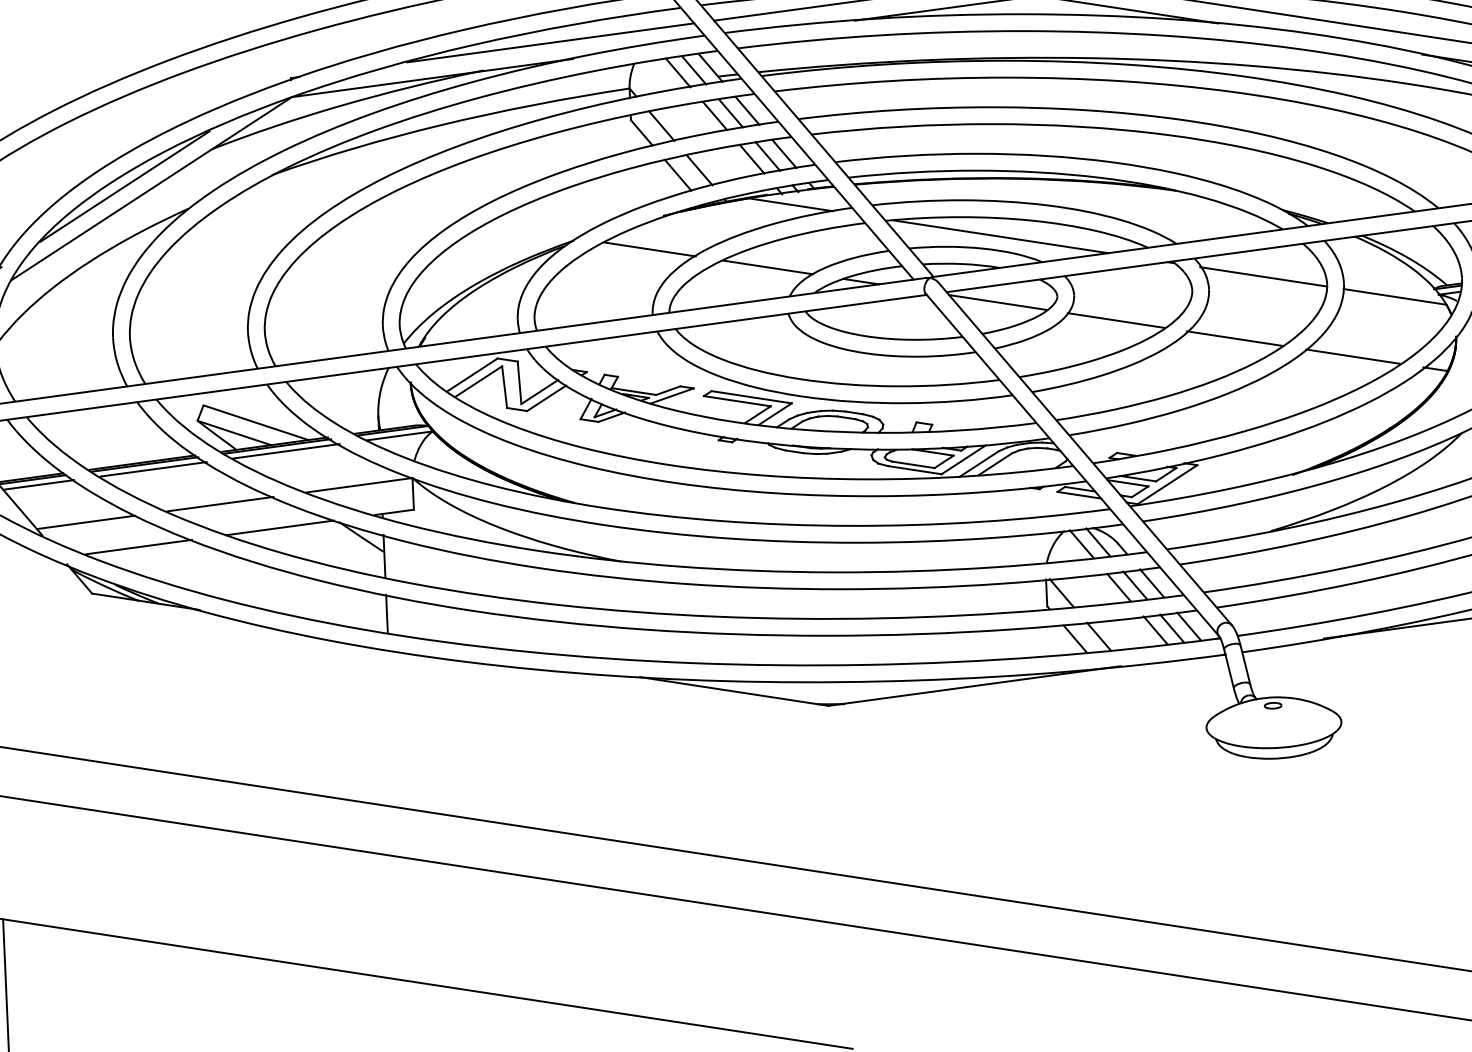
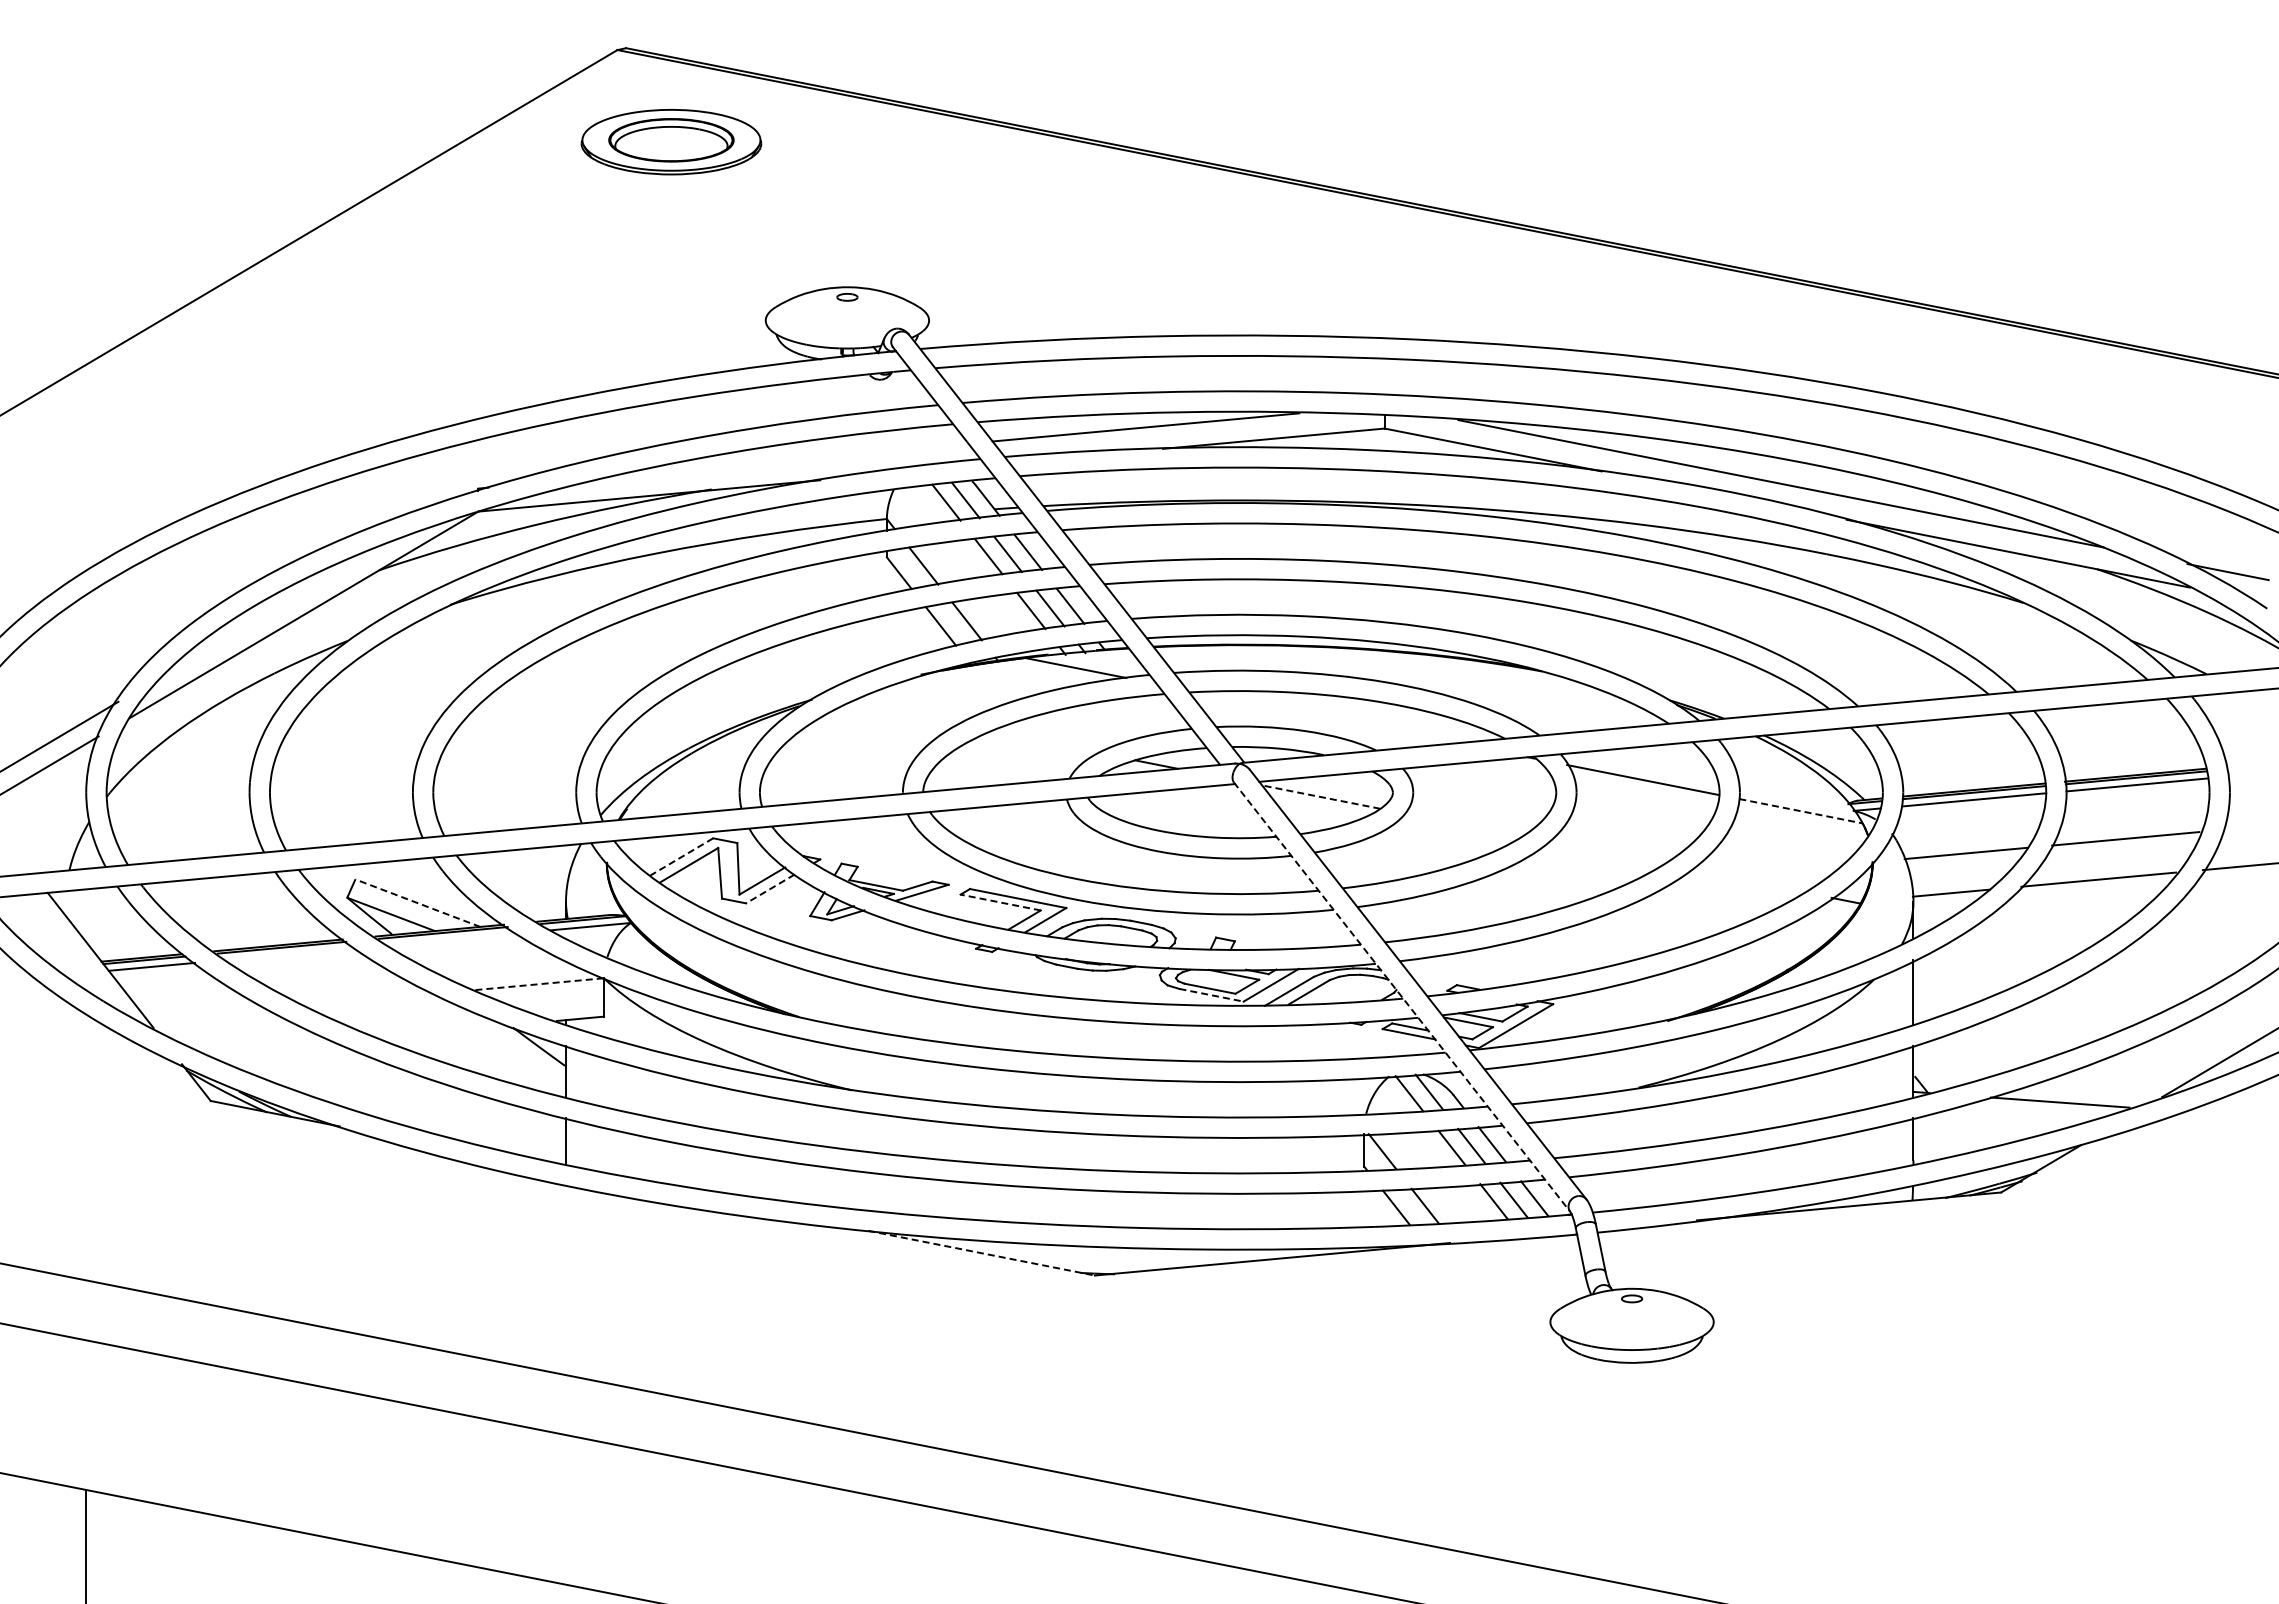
line: (550, 42) -> (793, 459), removed
line: (124, 186) -> (271, 610), removed
line: (1000, 236) -> (1327, 717), removed
line: (649, 249) -> (902, 714), removed
line: (767, 267) -> (1044, 742), removed
line: (1395, 297) -> (1801, 811), solid -> dashed
line: (997, 302) -> (1320, 797), solid -> dashed
line: (1115, 320) -> (1462, 824), removed
line: (1235, 338) -> (1605, 852), removed
line: (1352, 356) -> (1746, 881), removed
line: (472, 375) -> (681, 857), solid -> dashed
line: (545, 398) -> (769, 889), solid -> dashed
line: (737, 401) -> (1000, 902), solid -> dashed
line: (255, 423) -> (417, 903), solid -> dashed
line: (285, 451) -> (452, 939), removed
line: (1072, 465) -> (1402, 997), solid -> dashed
line: (153, 468) -> (291, 953), removed
line: (914, 470) -> (1211, 995), solid -> dashed
line: (359, 485) -> (539, 984), solid -> dashed
line: (220, 504) -> (370, 999), removed
line: (85, 522) -> (206, 1014), removed
line: (280, 527) -> (441, 1031), removed
line: (138, 547) -> (269, 1047), removed
line: (735, 691) -> (982, 1253), solid -> dashed

